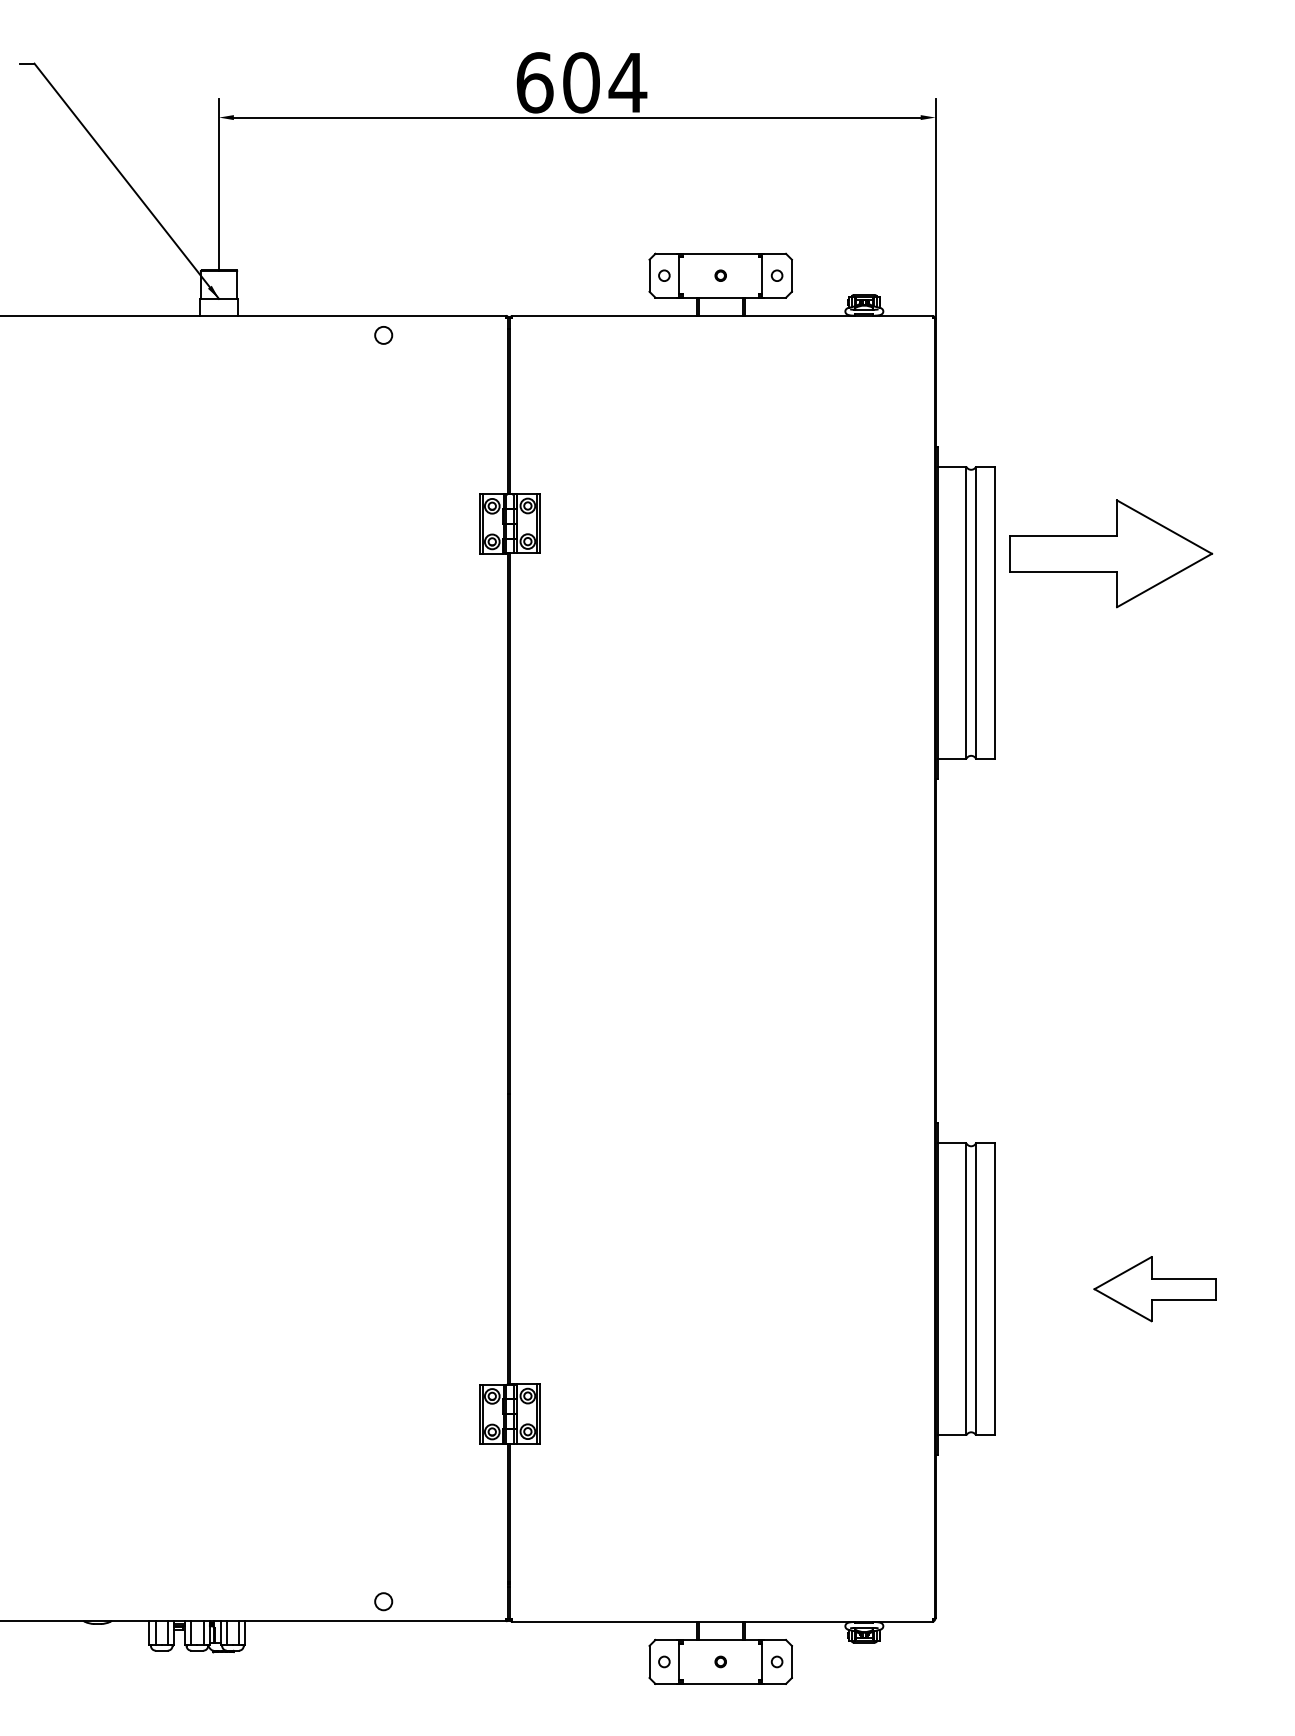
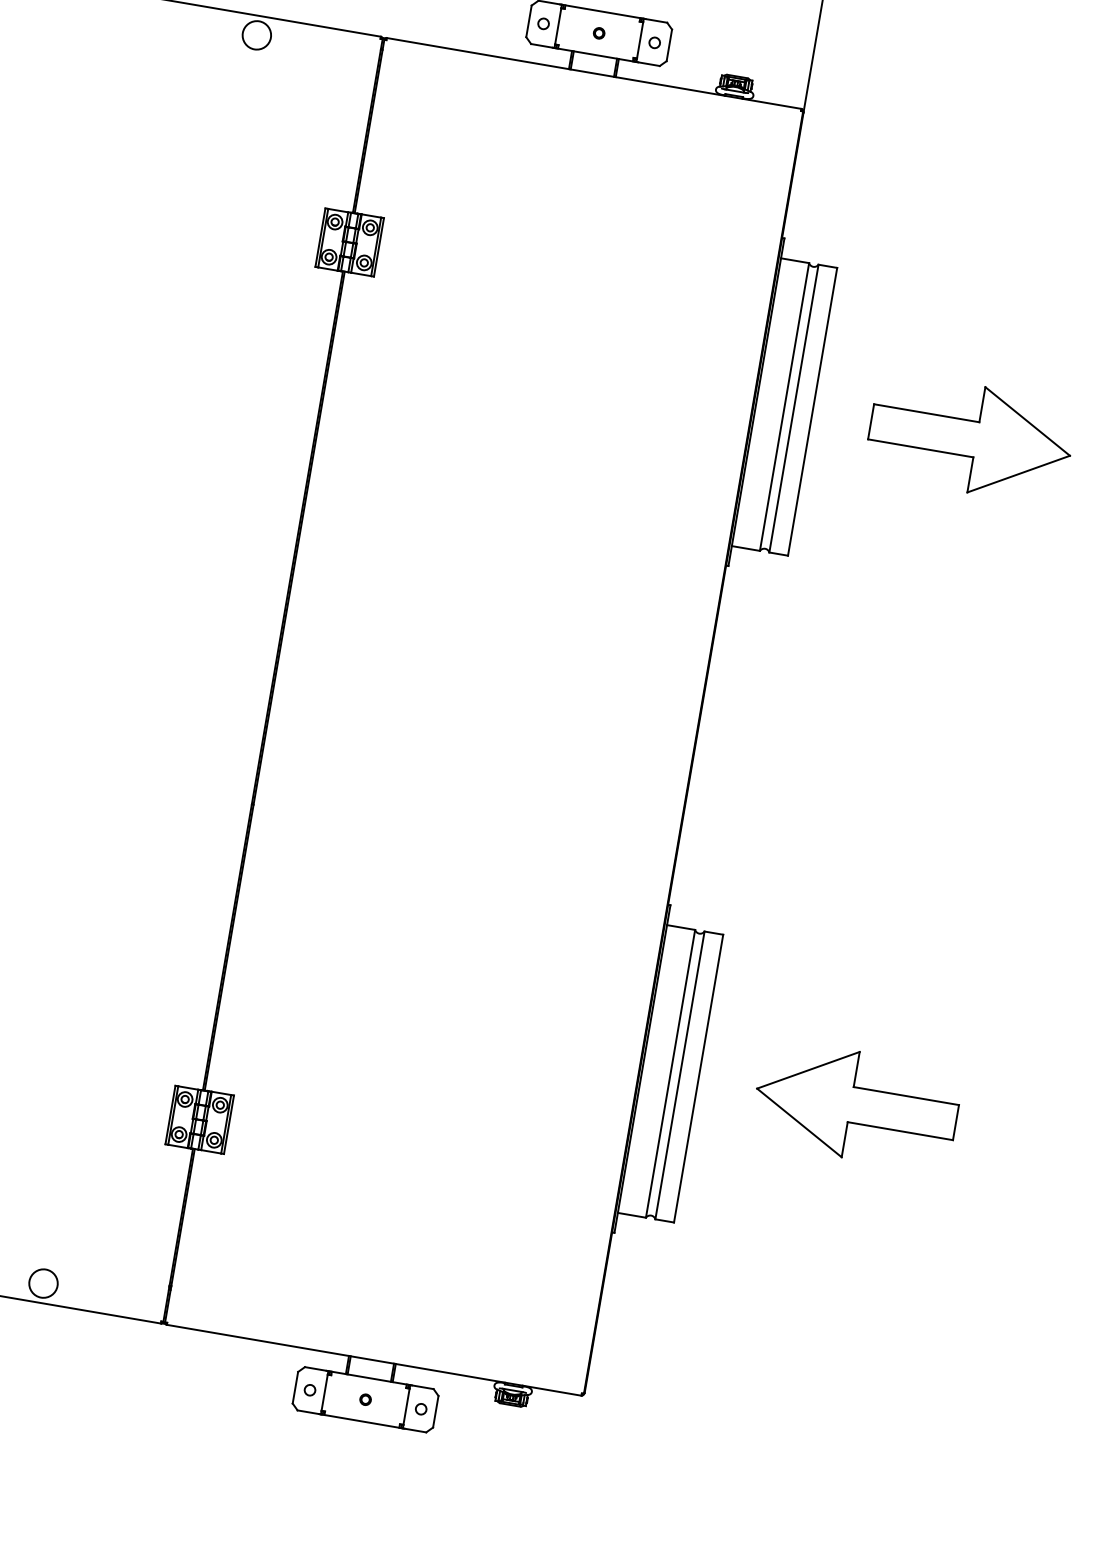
circle: (383, 335) -> (256, 35), size x1.67
part: (1111, 553) -> (970, 438), moved
part: (1154, 1288) -> (856, 1104), size x1.67
circle: (383, 1601) -> (43, 1283), size x1.67

